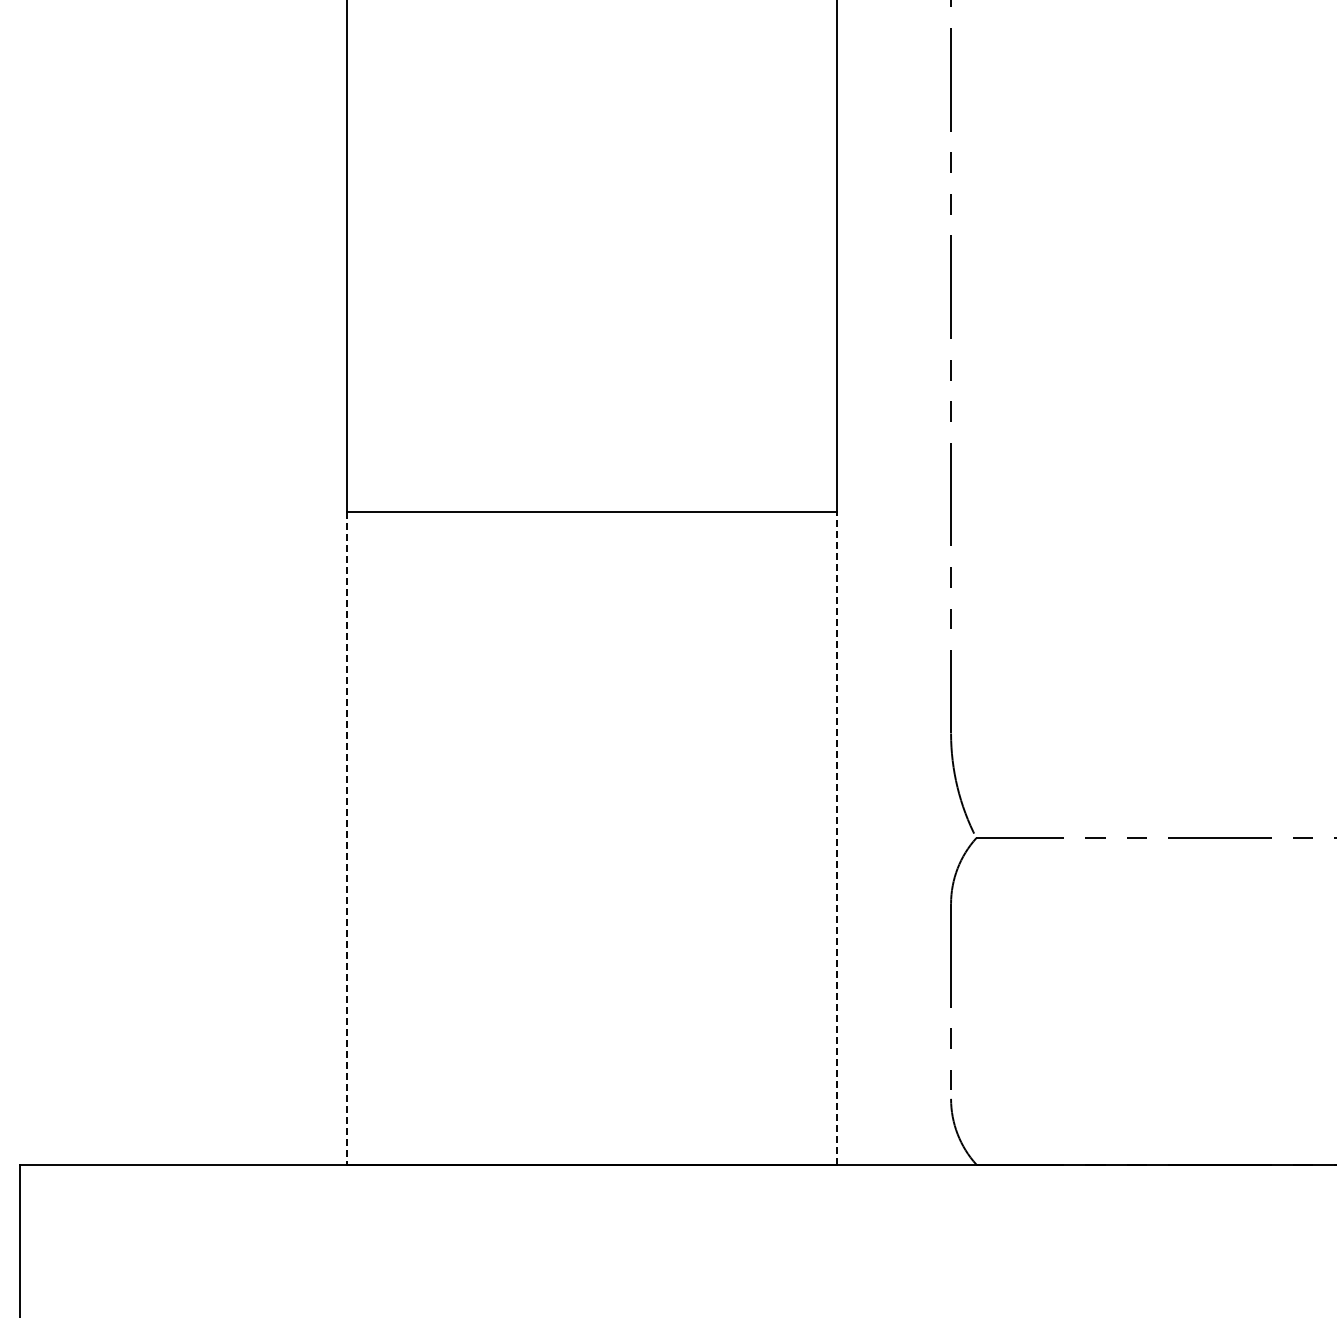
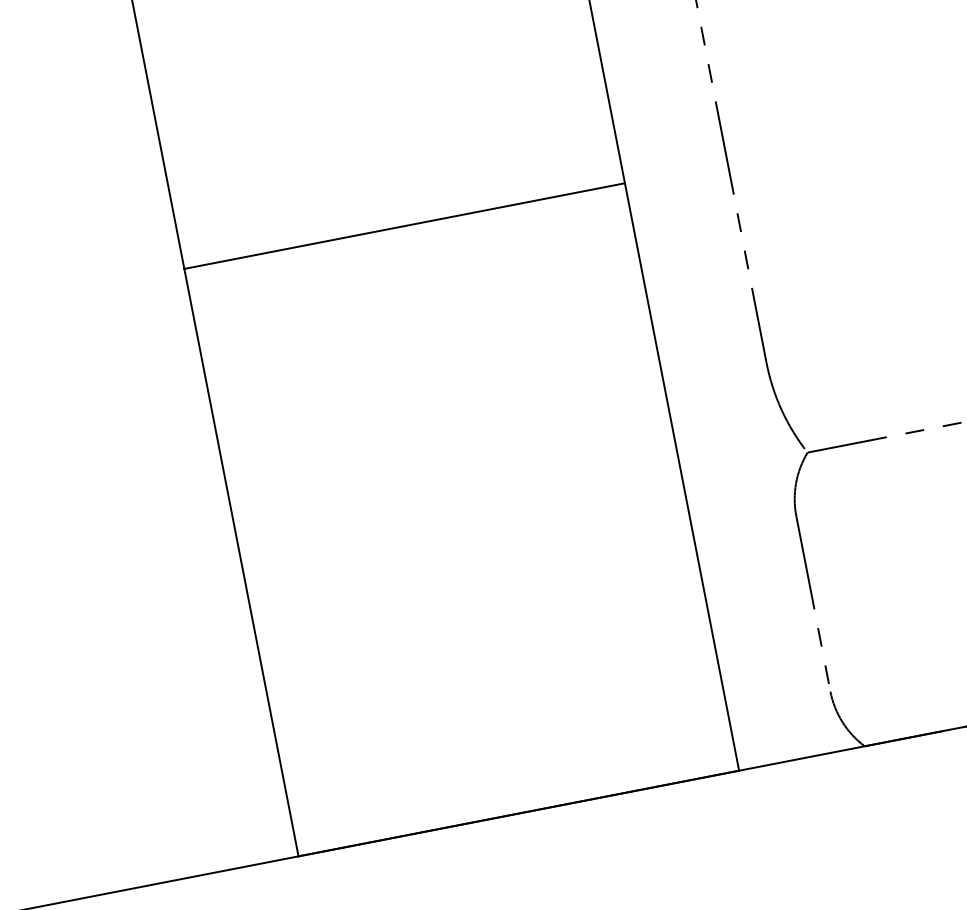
line: (346, 838) -> (241, 563), dashed -> solid
line: (836, 838) -> (681, 477), dashed -> solid

